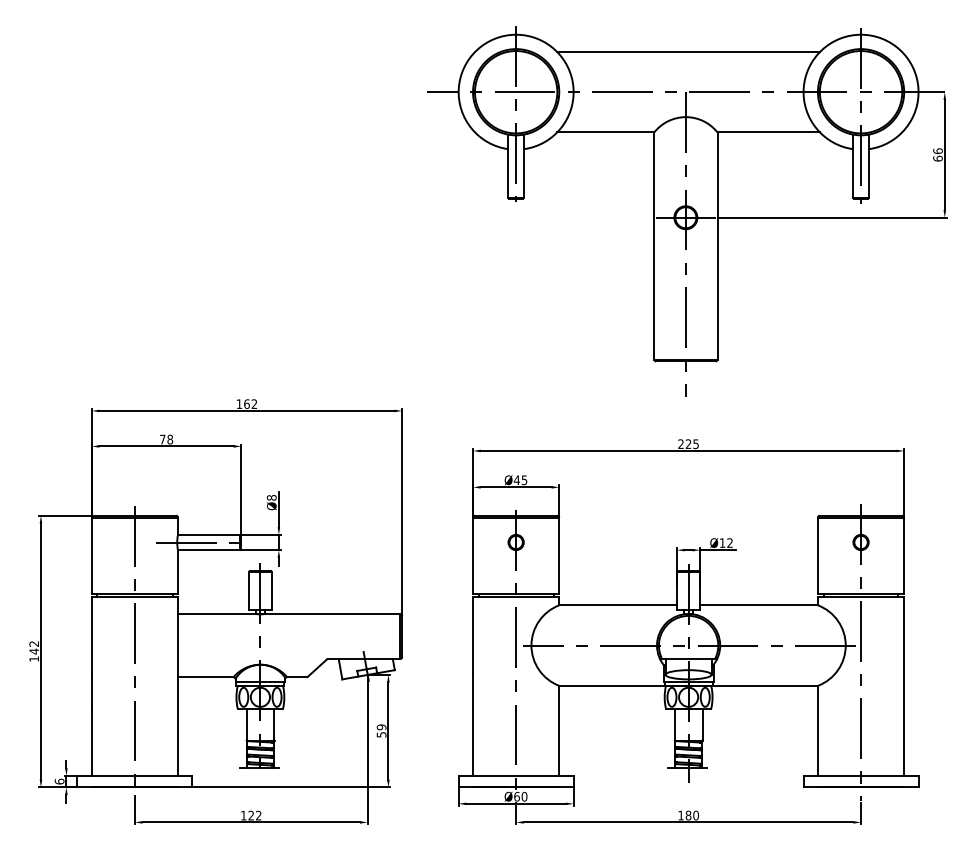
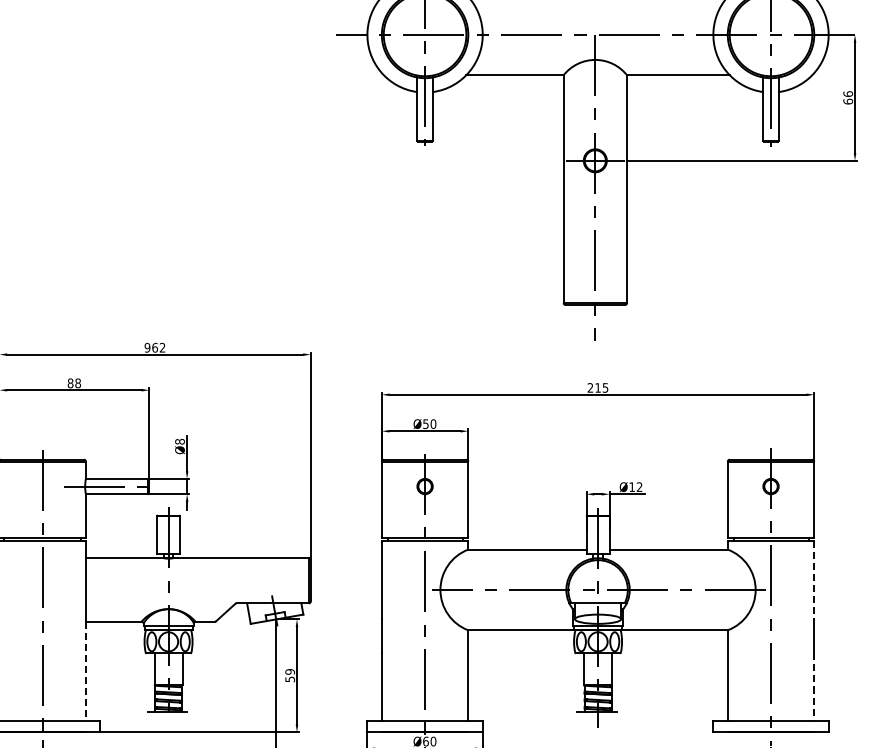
text: (239, 404) -> (147, 348), 162 -> 962
text: (162, 439) -> (70, 383), 78 -> 88
text: (687, 443) -> (596, 387), 225 -> 215
text: (520, 480) -> (429, 424), Ø45 -> Ø50
line: (904, 635) -> (814, 579), solid -> dashed
line: (178, 727) -> (86, 672), solid -> dashed
line: (904, 742) -> (814, 687), solid -> dashed

